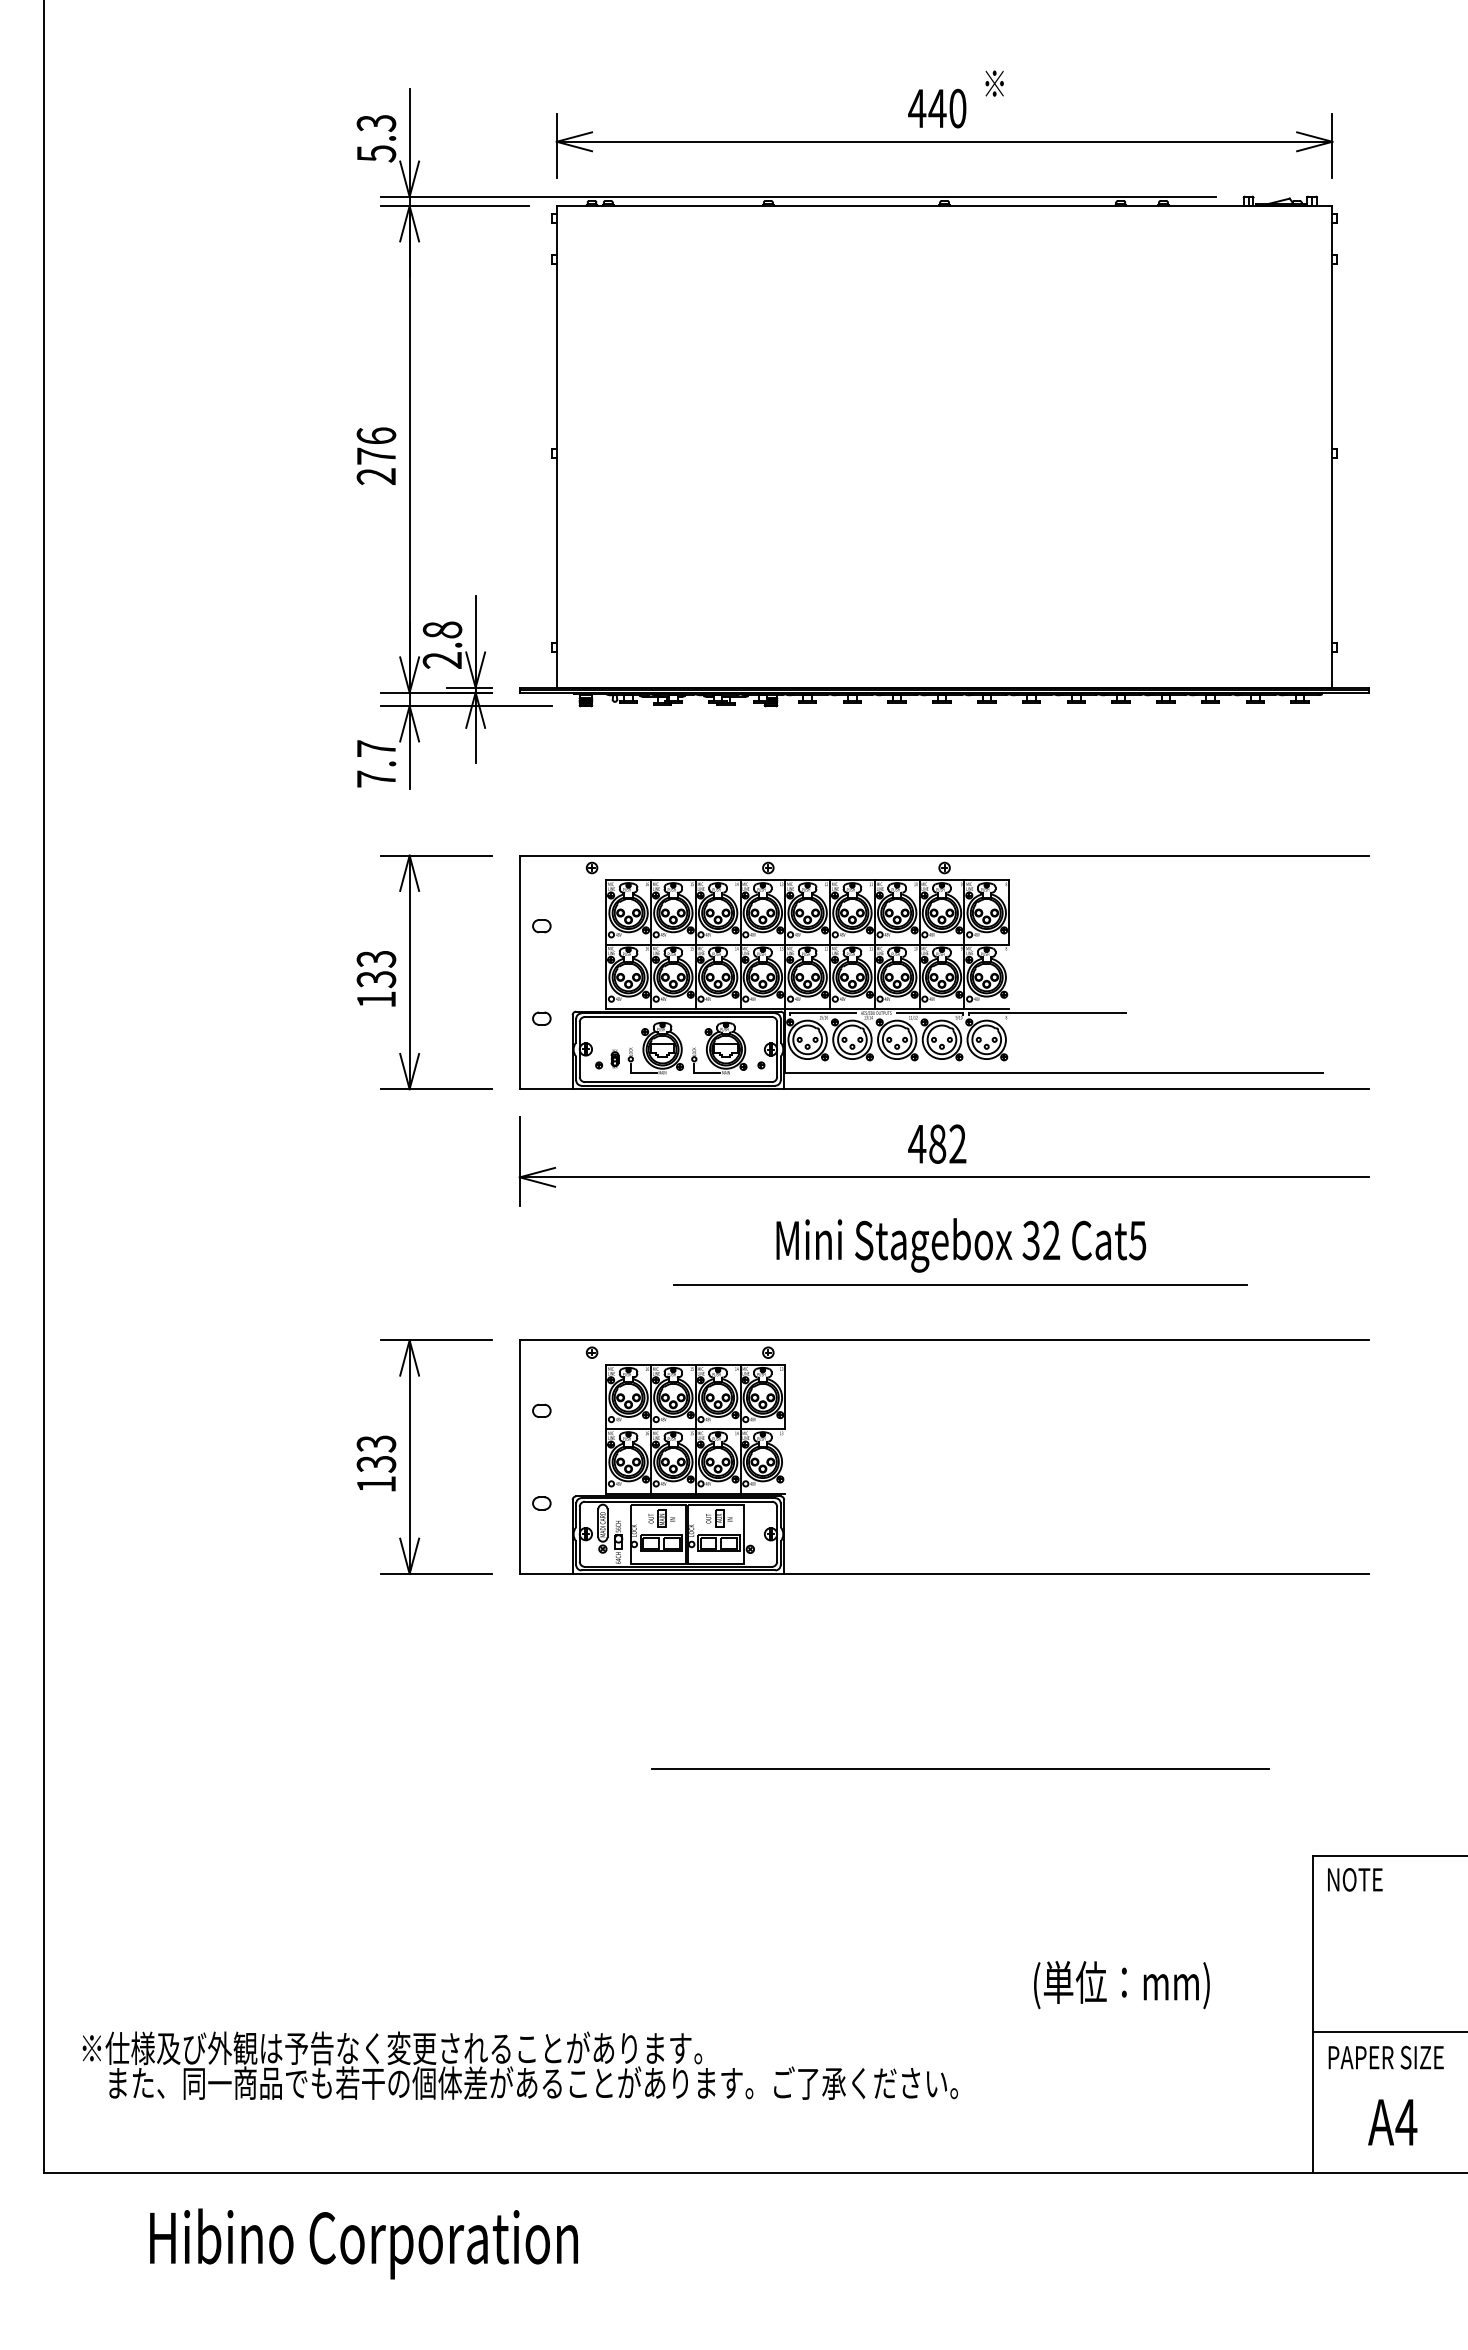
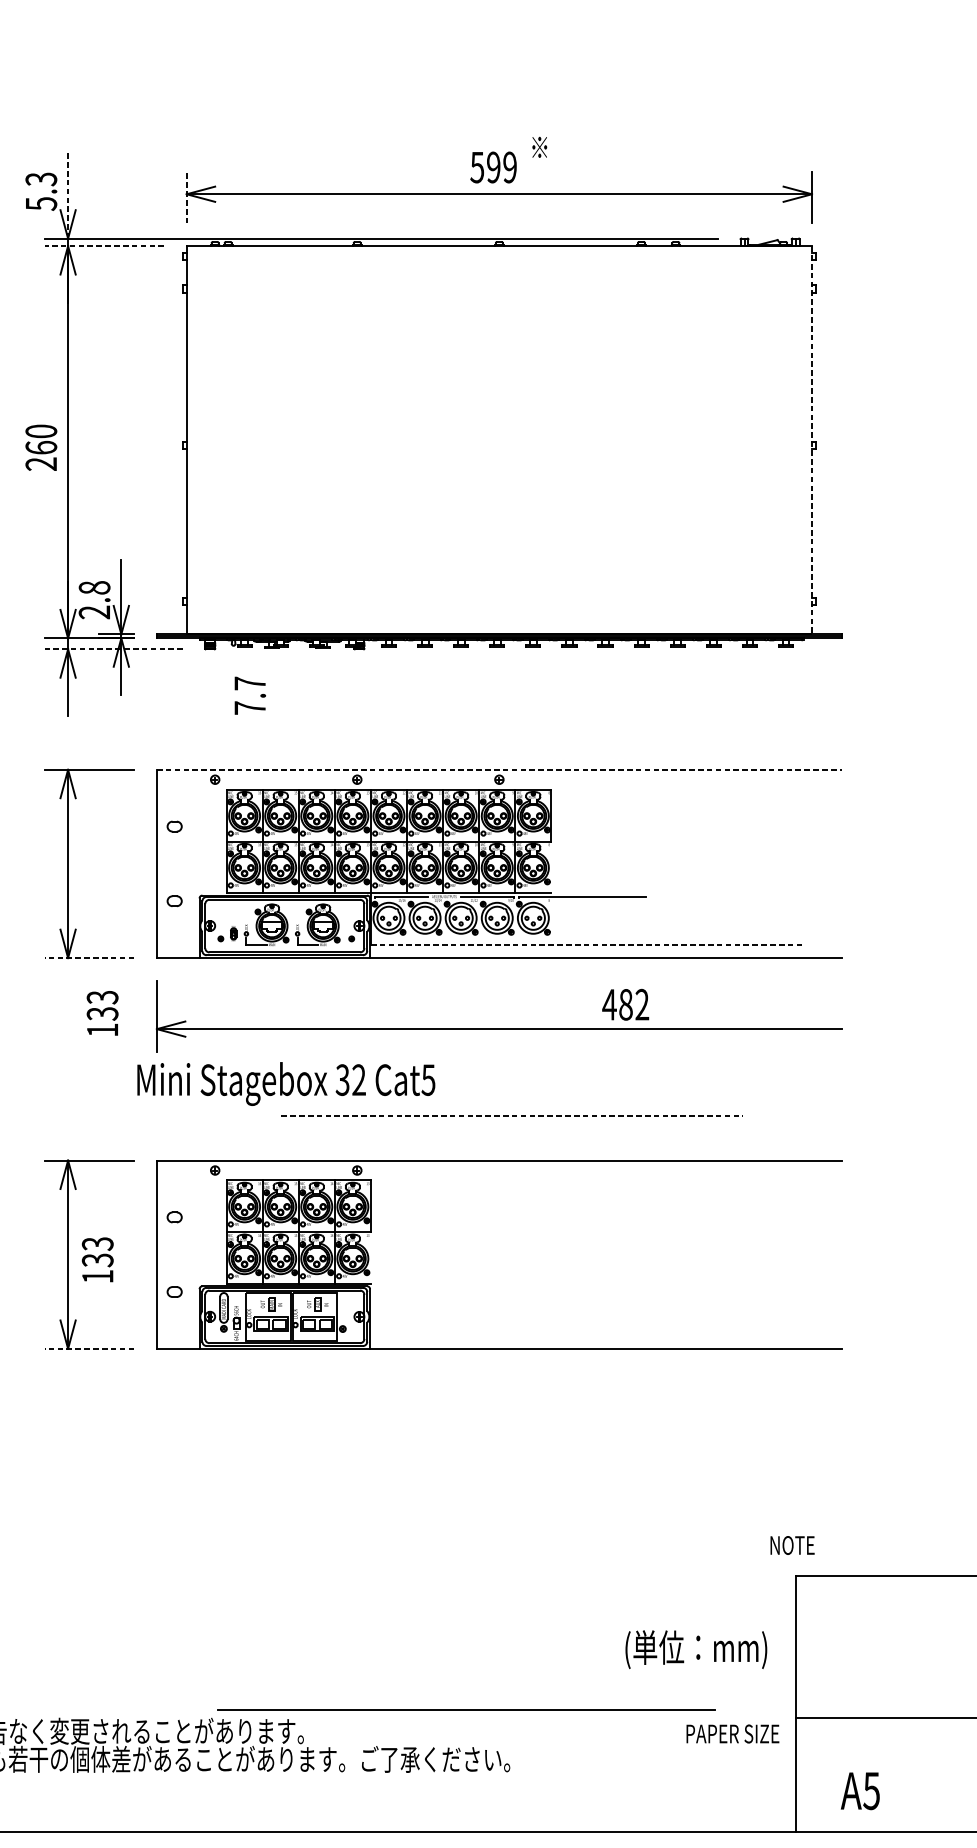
text: (937, 108) -> (493, 167), 440 -> 599
line: (409, 143) -> (67, 195), solid -> dashed
line: (556, 145) -> (186, 197), solid -> dashed
line: (455, 206) -> (105, 246), solid -> dashed
text: (376, 445) -> (41, 439), 276 -> 260
line: (1332, 446) -> (812, 439), solid -> dashed
line: (466, 706) -> (113, 649), solid -> dashed
text: (376, 763) -> (250, 695), moved
line: (944, 855) -> (499, 769), solid -> dashed
text: (376, 978) -> (102, 1013), moved
line: (1053, 1073) -> (587, 945), solid -> dashed
line: (436, 1089) -> (89, 958), solid -> dashed
text: (937, 1143) -> (625, 1004), moved
text: (961, 1245) -> (286, 1084), moved
line: (960, 1284) -> (512, 1115), solid -> dashed
text: (376, 1463) -> (97, 1259), moved
line: (436, 1573) -> (89, 1348), solid -> dashed
line: (960, 1768) -> (466, 1709), moved
text: (1355, 1879) -> (792, 1545), moved
text: (1121, 1985) -> (696, 1650), moved
text: (1385, 2057) -> (732, 1733), moved
text: (1406, 2122) -> (871, 1791), A4 -> A5

